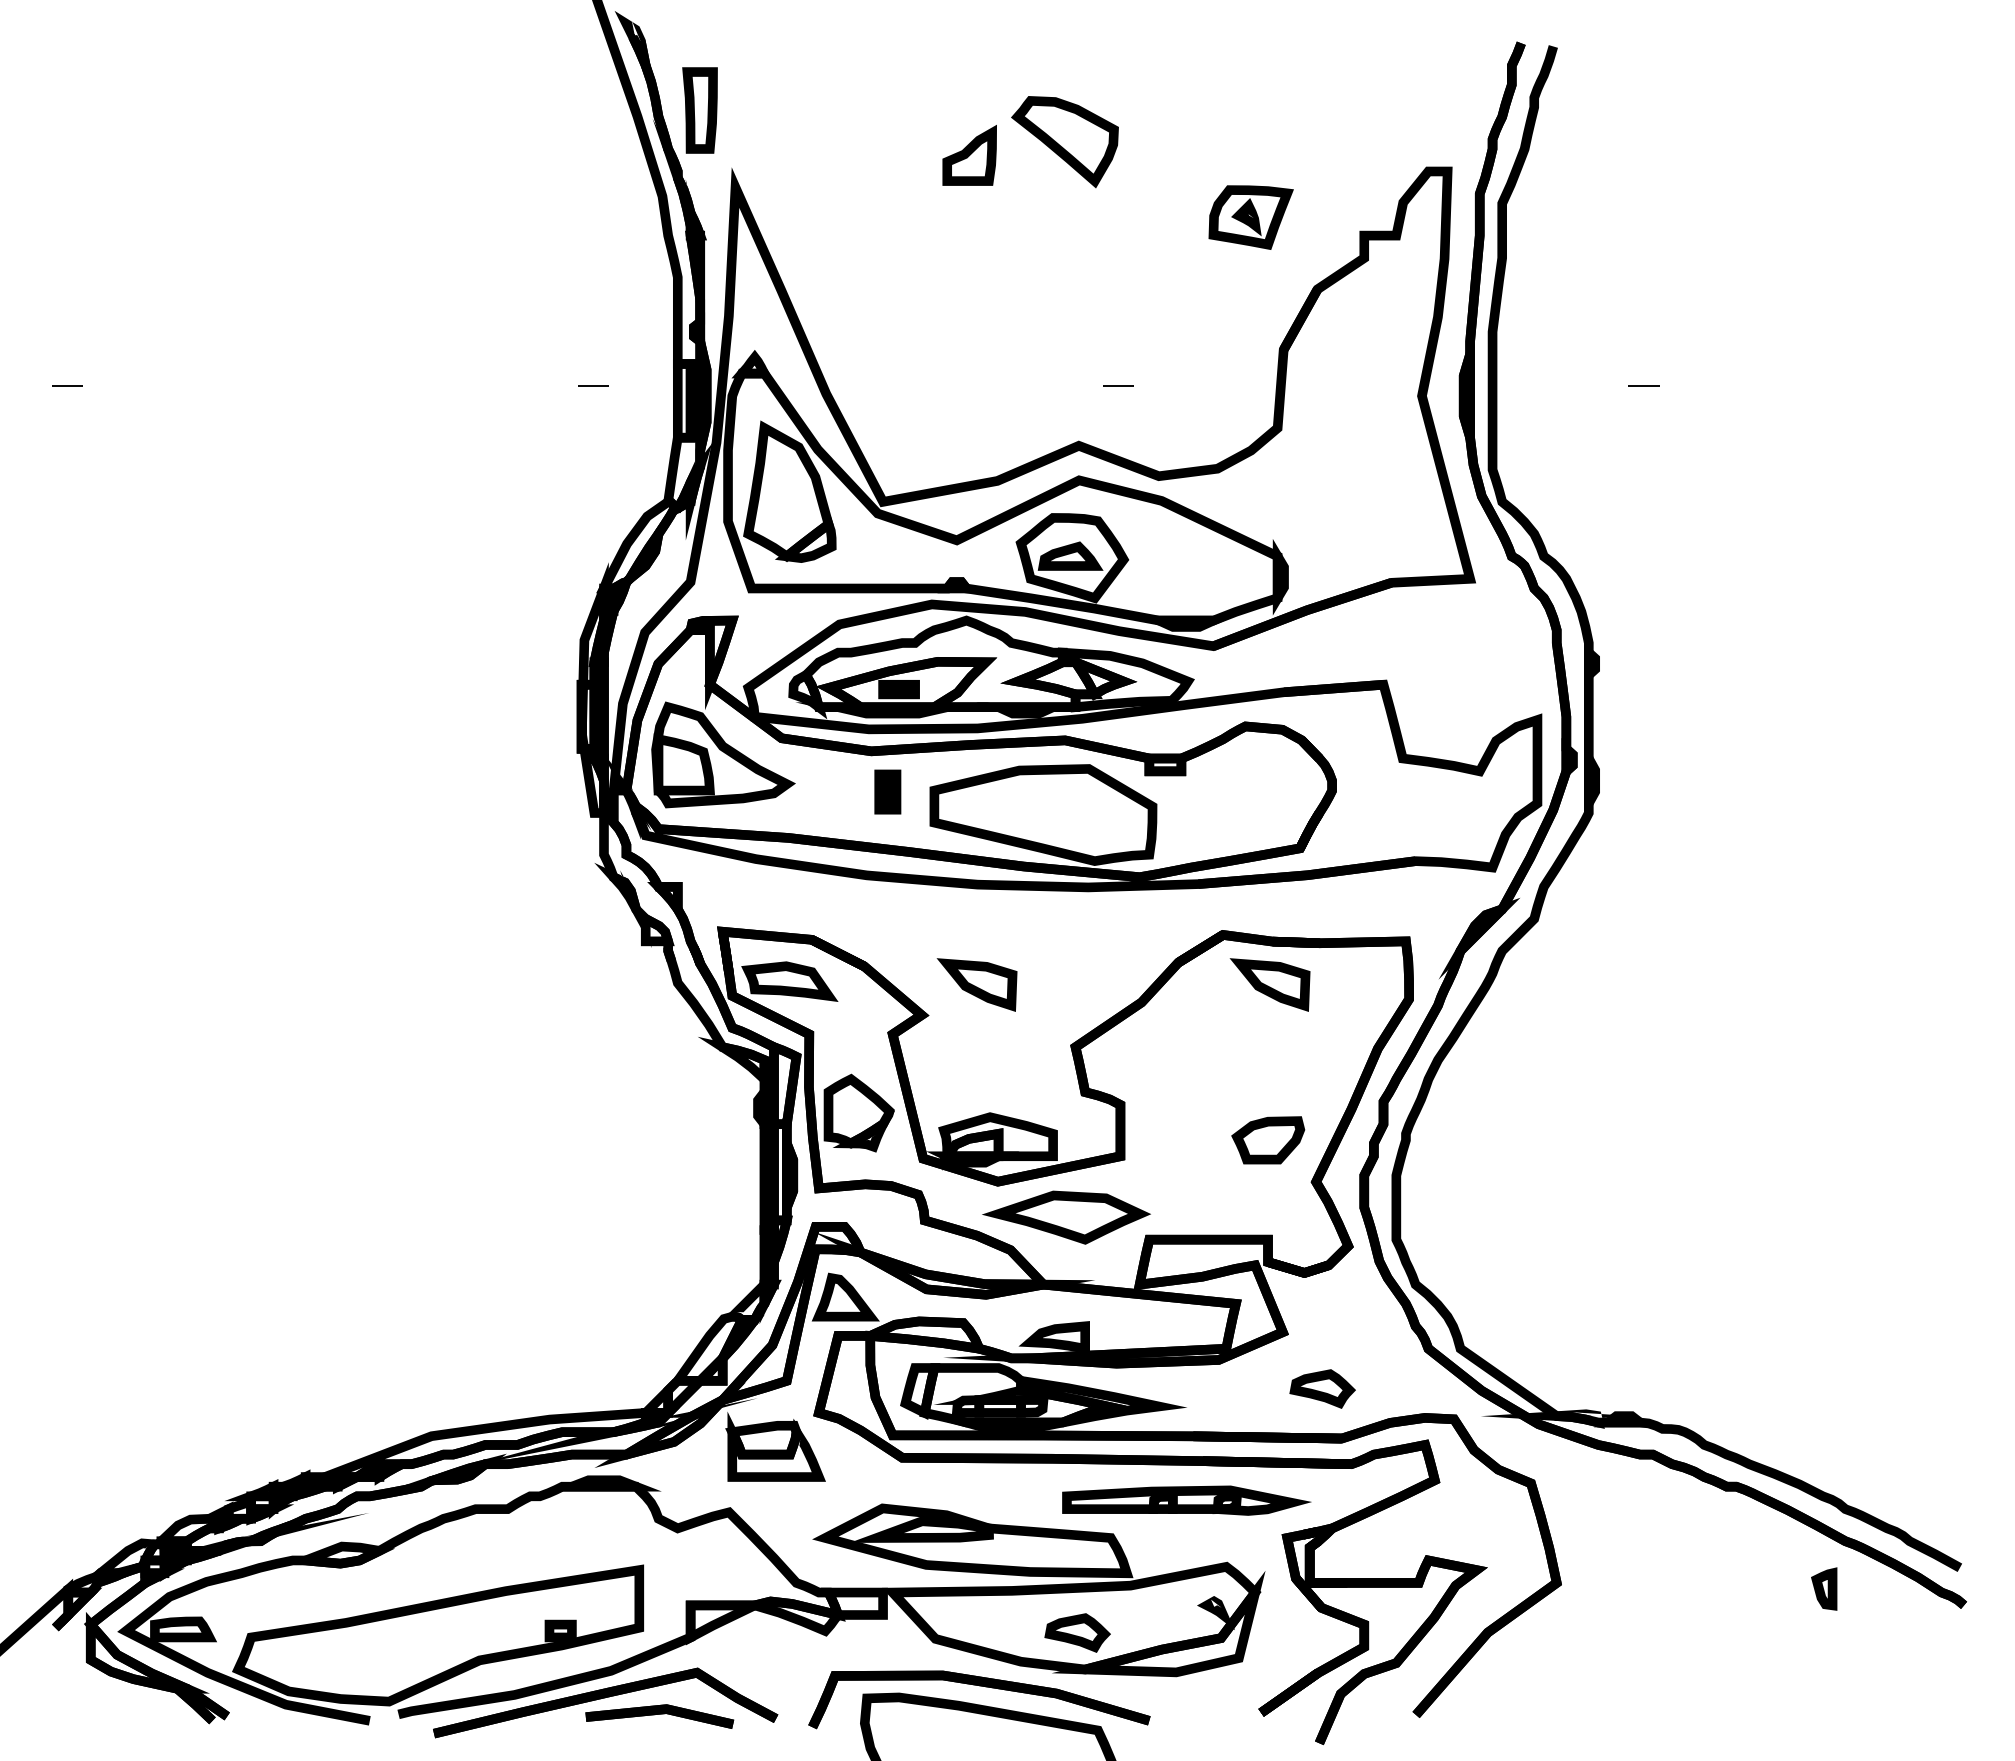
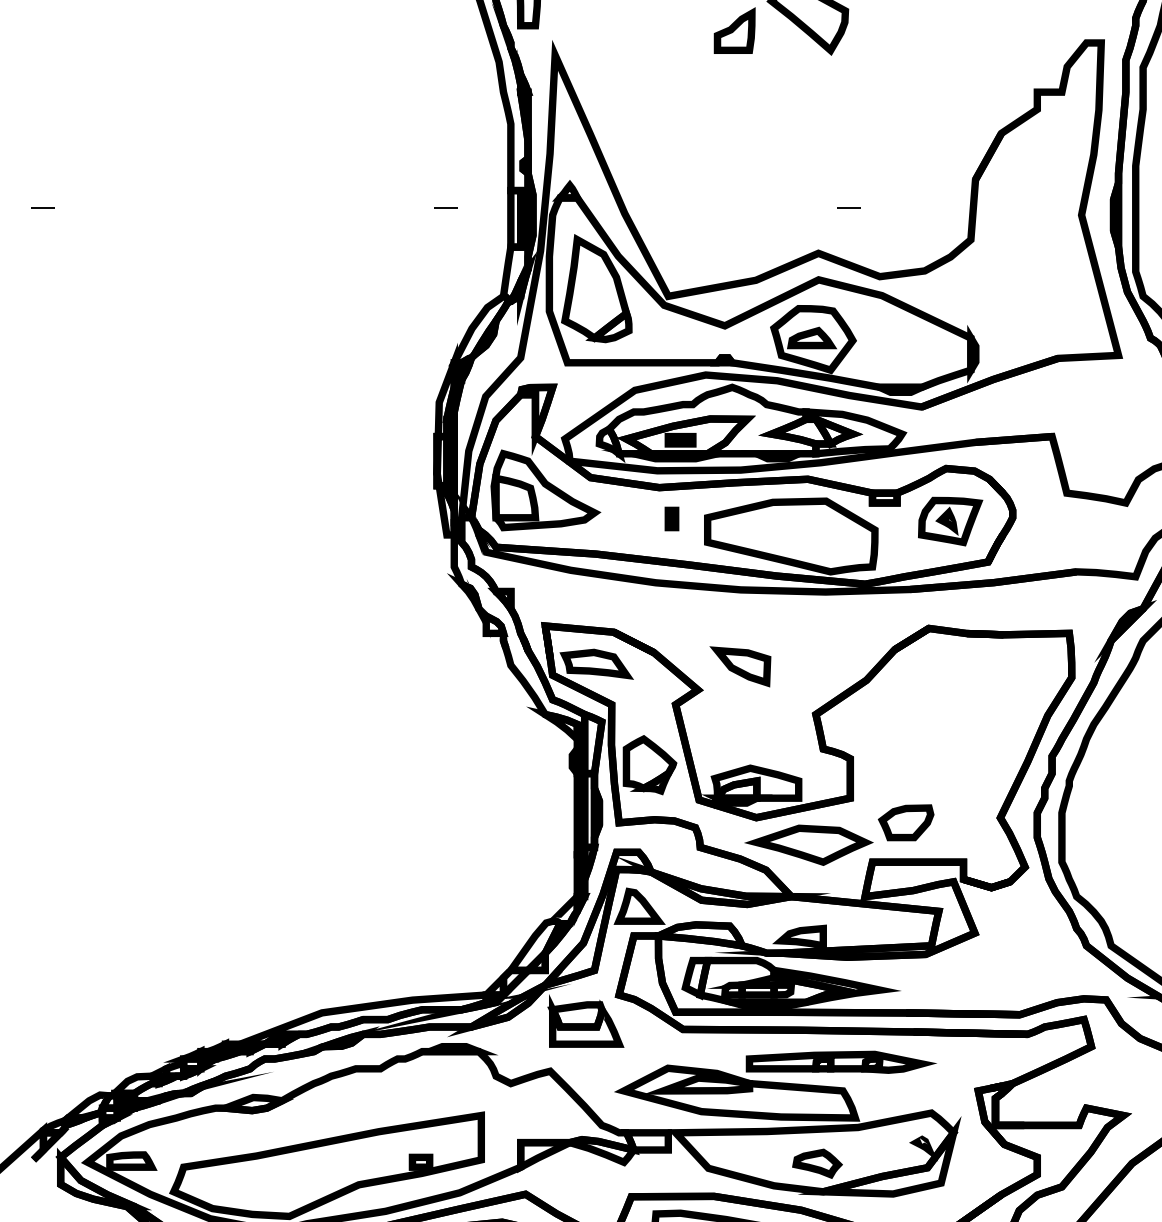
part: (1250, 217) -> (950, 521), moved
part: (887, 792) -> (671, 519), size x0.71
part: (1269, 984) -> (964, 666), removed
part: (1268, 1140) -> (906, 822), moved
part: (1322, 1388) -> (1005, 976), removed
part: (1186, 1500) -> (841, 1062), moved

